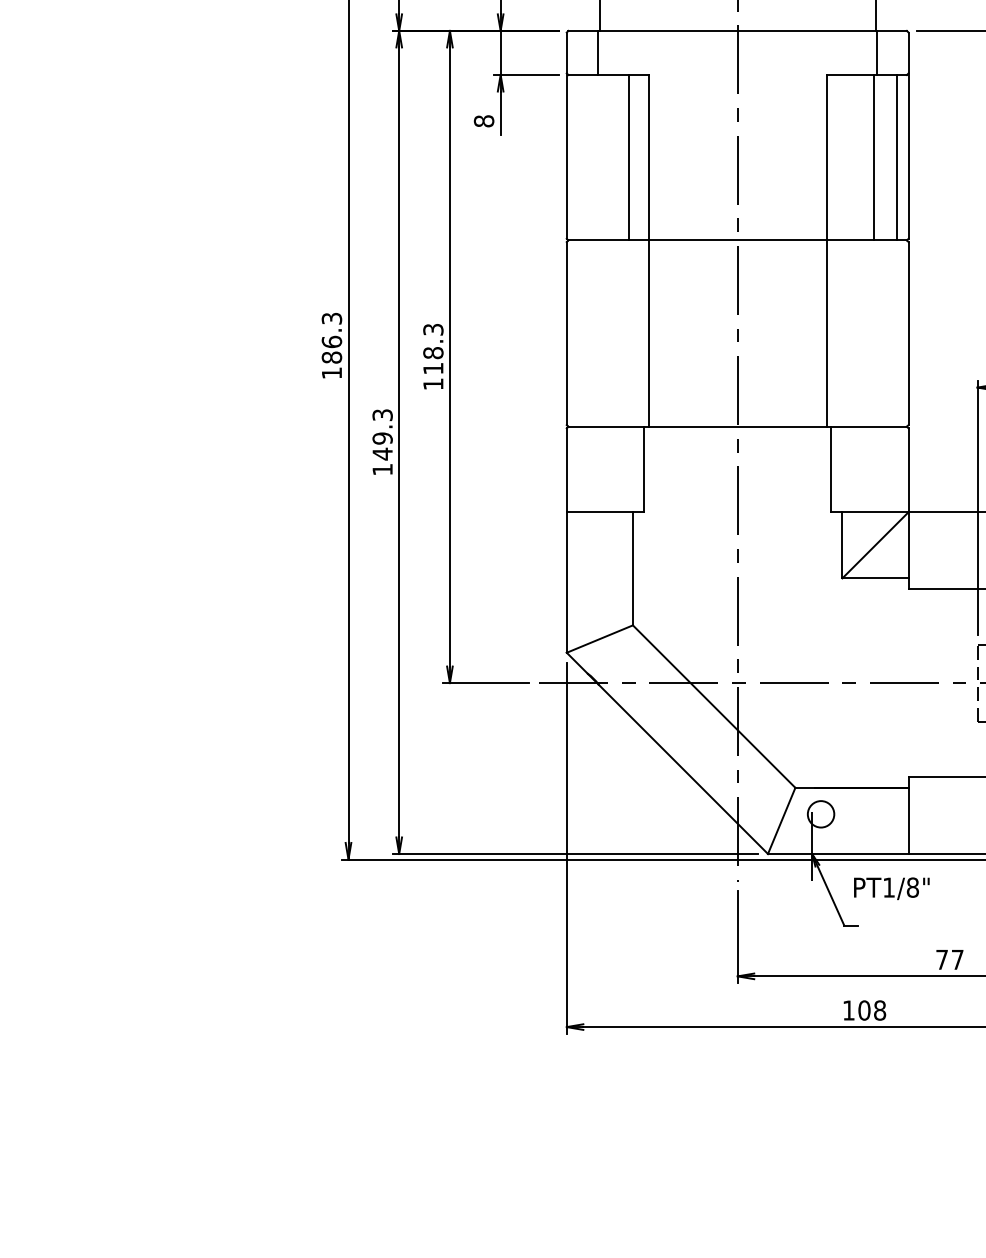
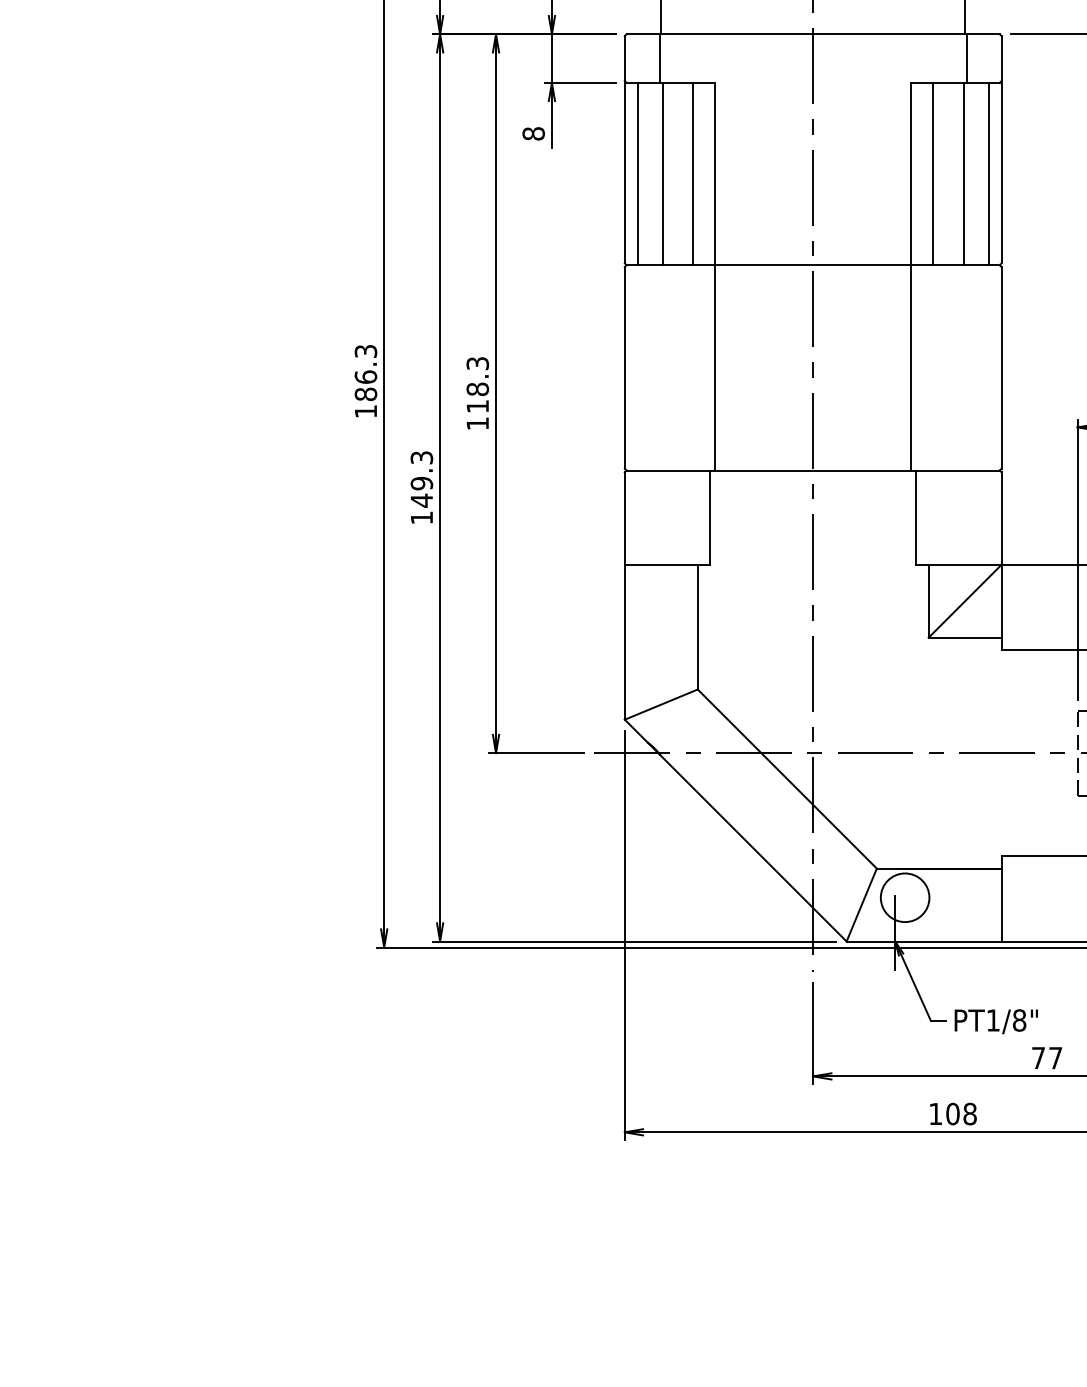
line: (578, 157) -> (637, 173), added
line: (601, 157) -> (663, 173), added
line: (846, 157) -> (933, 173), added
circle: (821, 814) -> (905, 897), size x1.67
text: (891, 888) -> (995, 1021), moved

